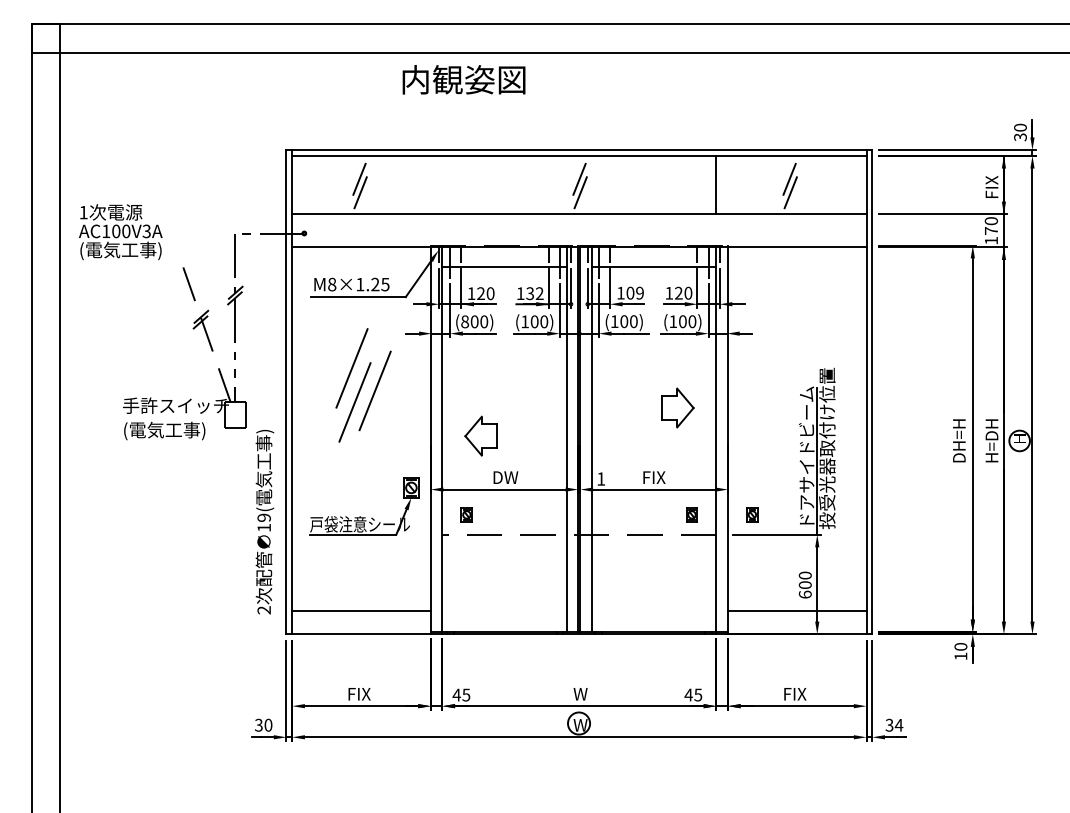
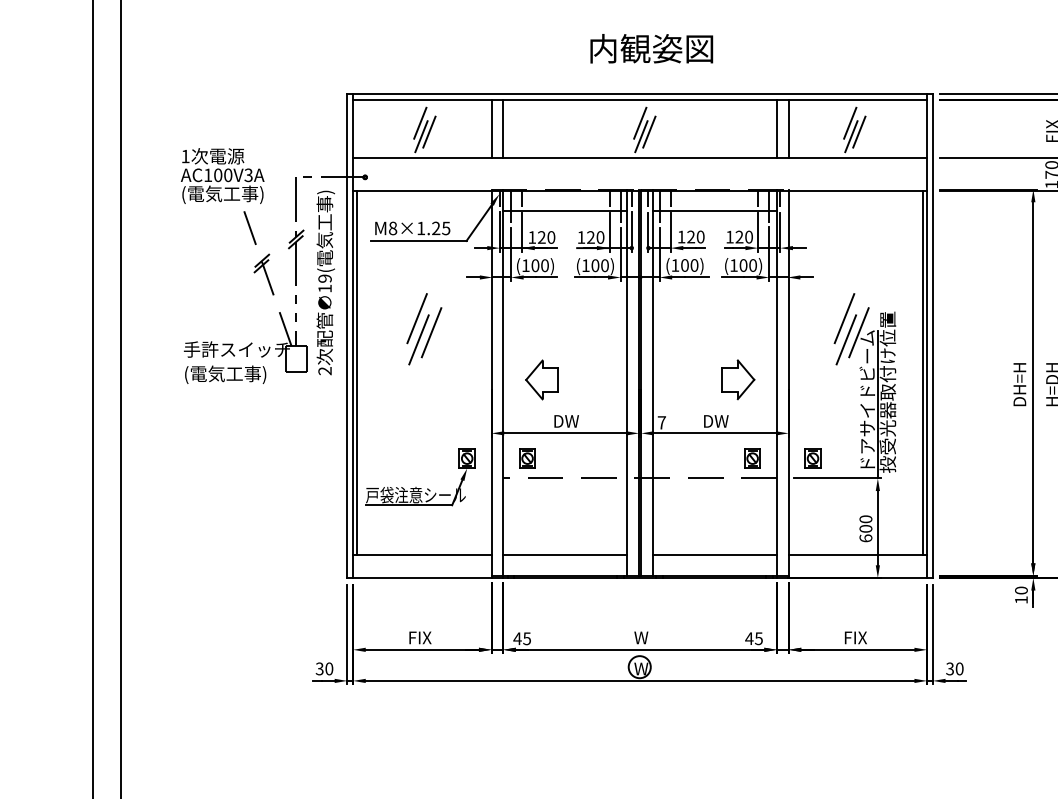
text: (463, 79) -> (651, 48), moved
line: (430, 184) -> (491, 128), added
line: (442, 184) -> (503, 128), added
line: (728, 184) -> (789, 128), added
line: (368, 187) -> (429, 131), added
line: (588, 187) -> (649, 131), added
line: (798, 187) -> (859, 131), added
text: (120, 232) -> (222, 176), moved
text: (634, 292) -> (695, 236), 109 -> 120
text: (534, 293) -> (595, 237), 132 -> 120
text: (465, 321) -> (526, 265), (800) -> (100)
line: (783, 374) -> (844, 318), added
part: (363, 385) -> (424, 329), size x0.62
line: (798, 388) -> (859, 332), added
line: (785, 395) -> (846, 339), added
part: (677, 407) -> (738, 379), moved
line: (296, 428) -> (357, 372), added
line: (862, 428) -> (923, 372), added
text: (656, 477) -> (717, 421), FIX -> DW
text: (601, 478) -> (662, 422), 1 -> 7
part: (466, 514) -> (527, 458), size x1.43
part: (691, 514) -> (752, 458), size x1.43
part: (752, 514) -> (813, 458), size x1.43
part: (360, 516) -> (416, 487), moved
text: (264, 522) -> (325, 283), moved
line: (504, 610) -> (565, 554), added
line: (654, 610) -> (715, 554), added
text: (898, 724) -> (959, 668), 34 -> 30

